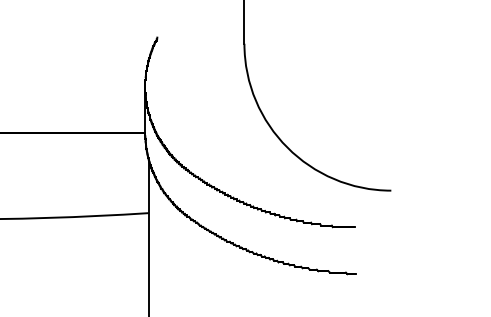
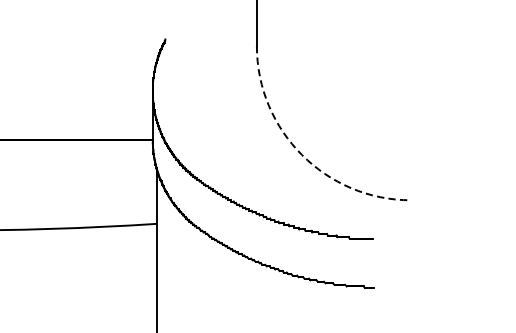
arc: (287, 147) -> (302, 154), solid -> dashed

